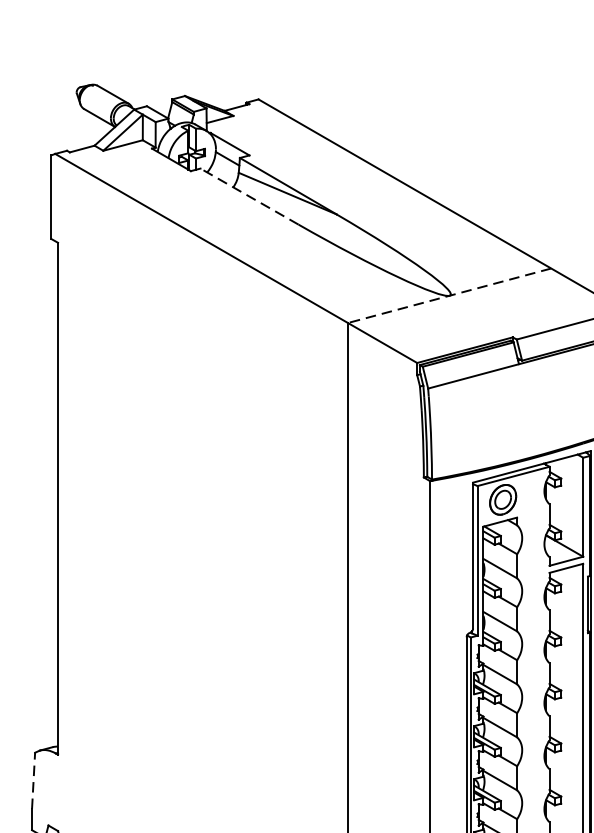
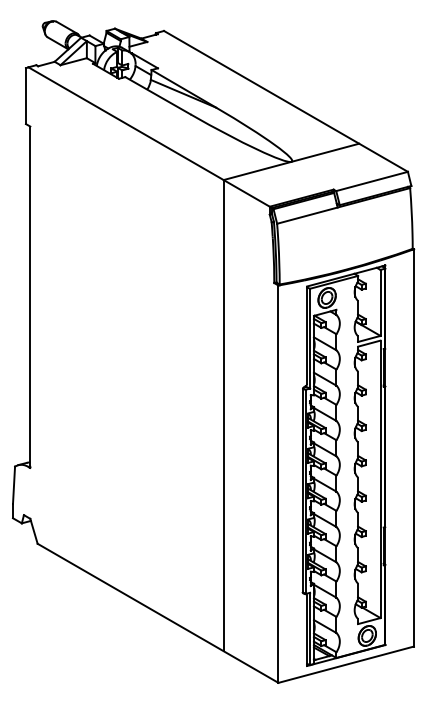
line: (250, 196) -> (158, 95), dashed -> solid
line: (448, 296) -> (290, 162), dashed -> solid
line: (34, 781) -> (14, 485), dashed -> solid

